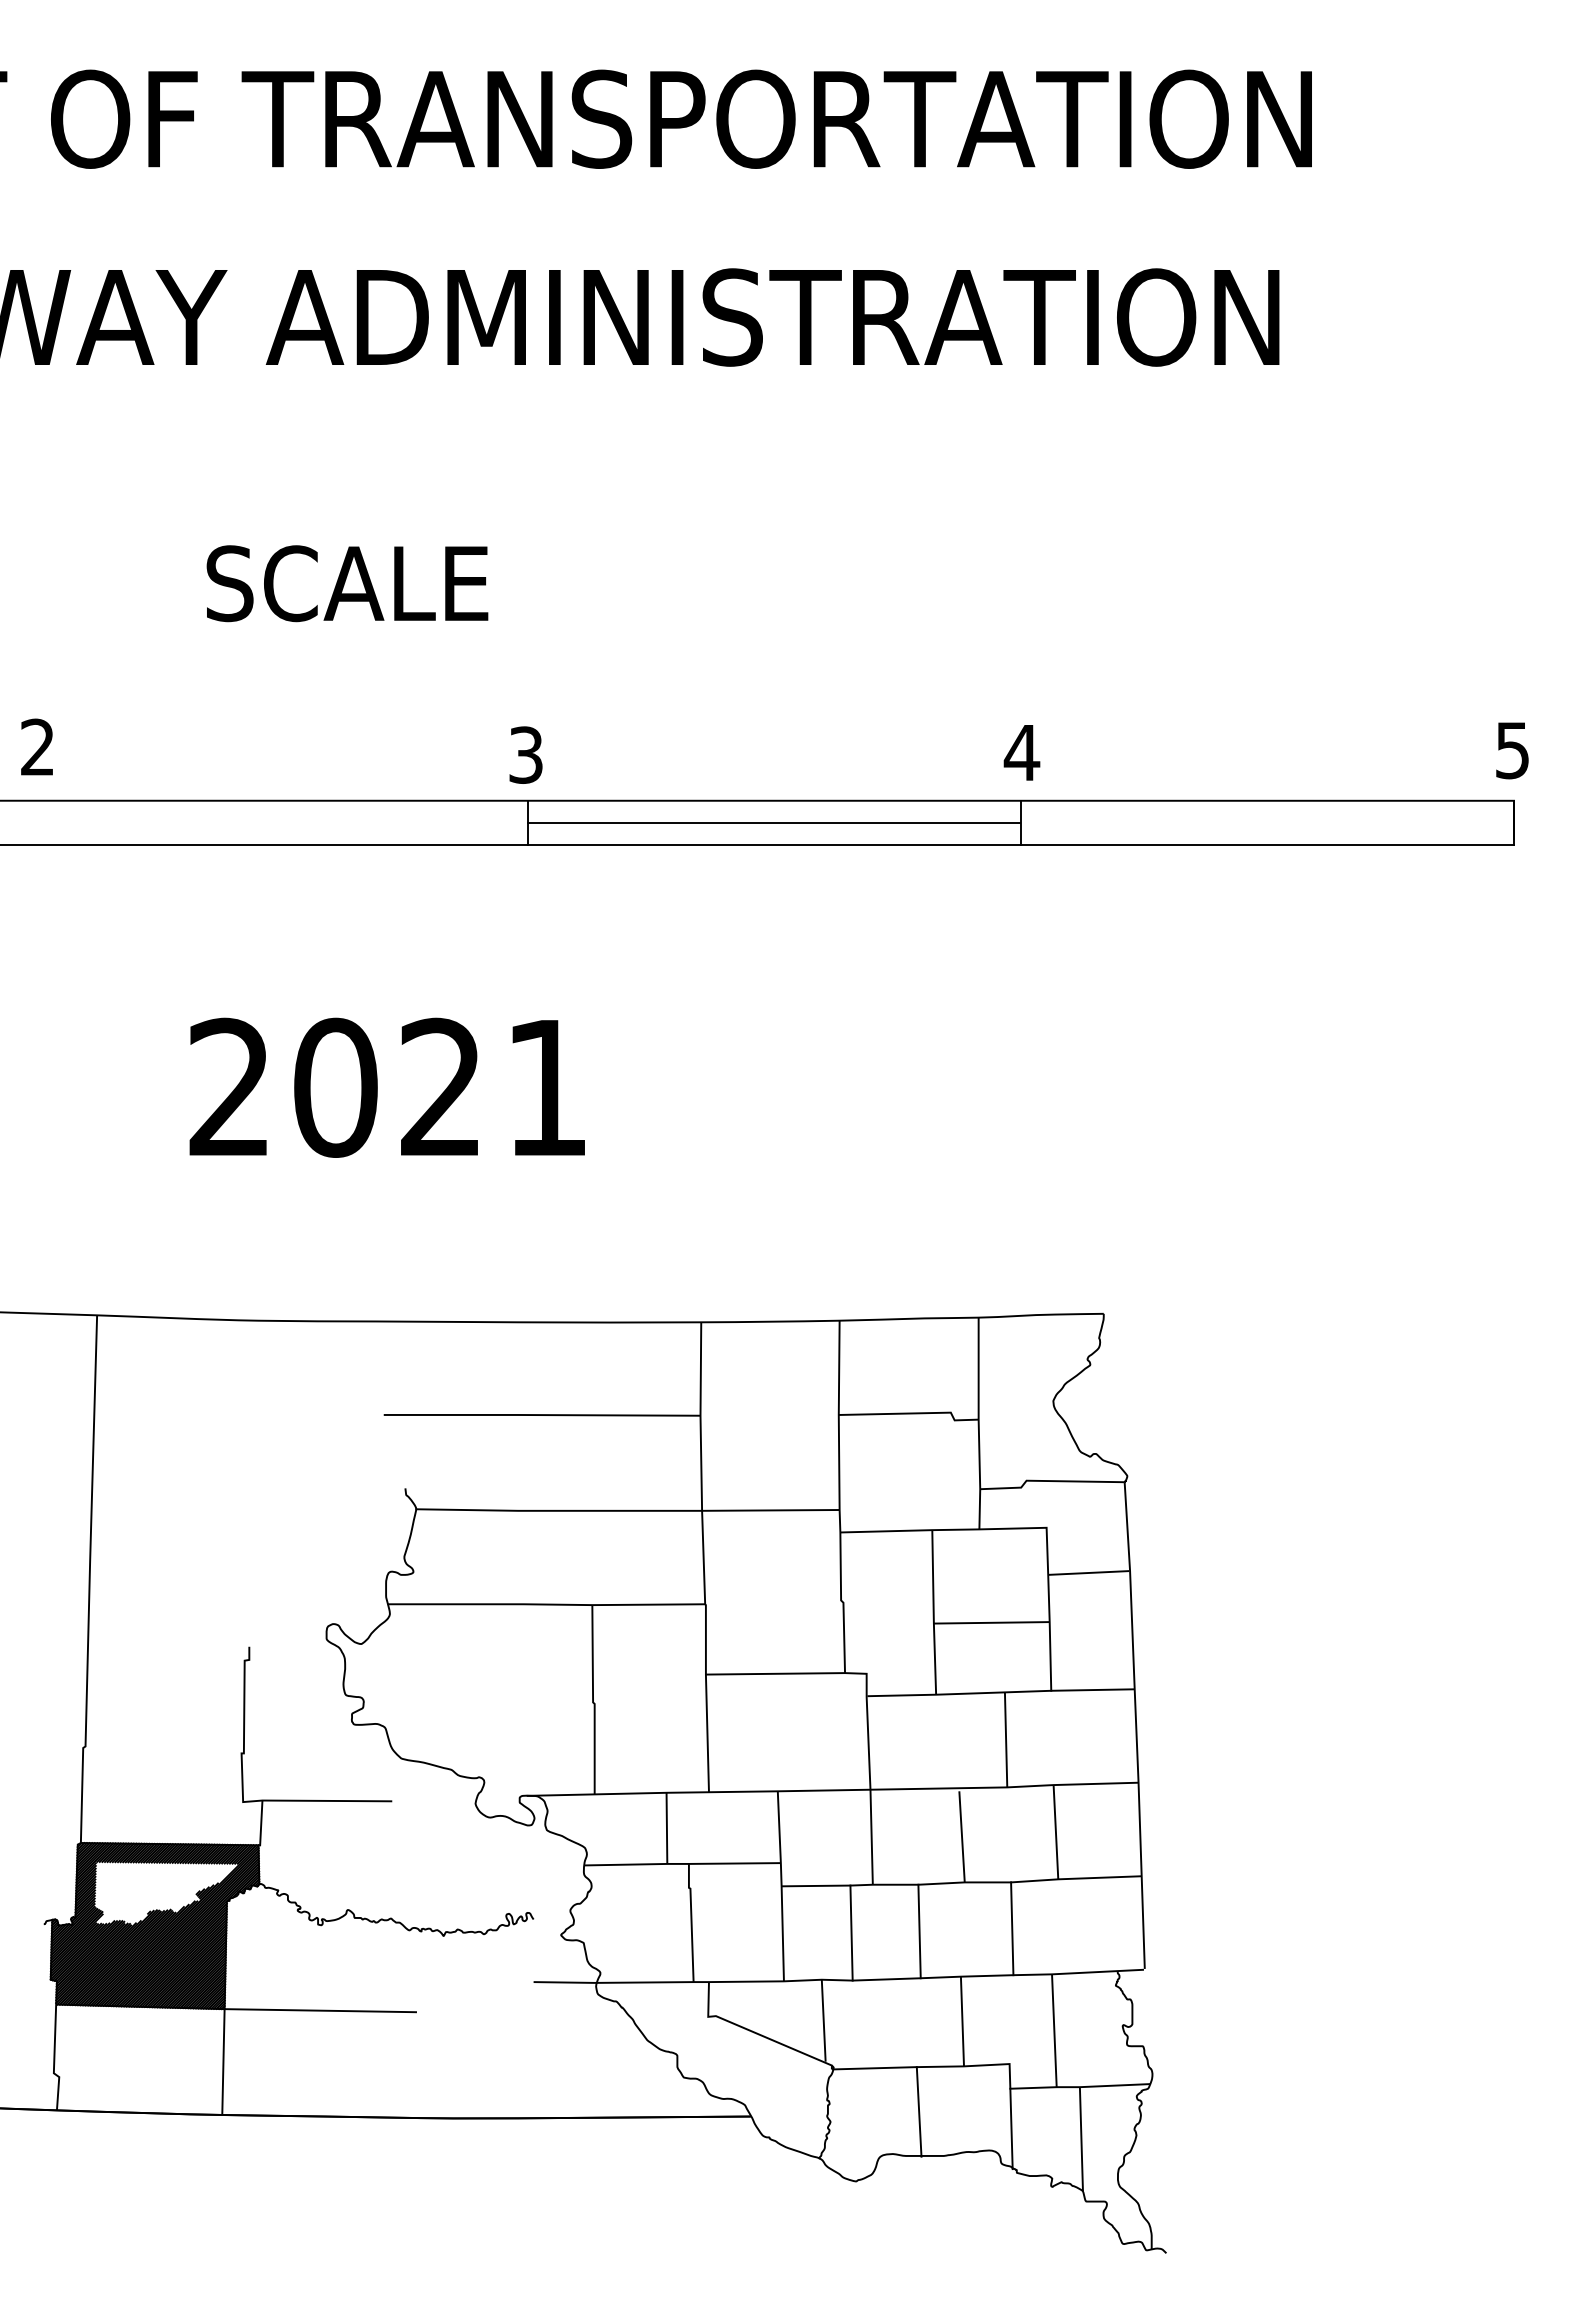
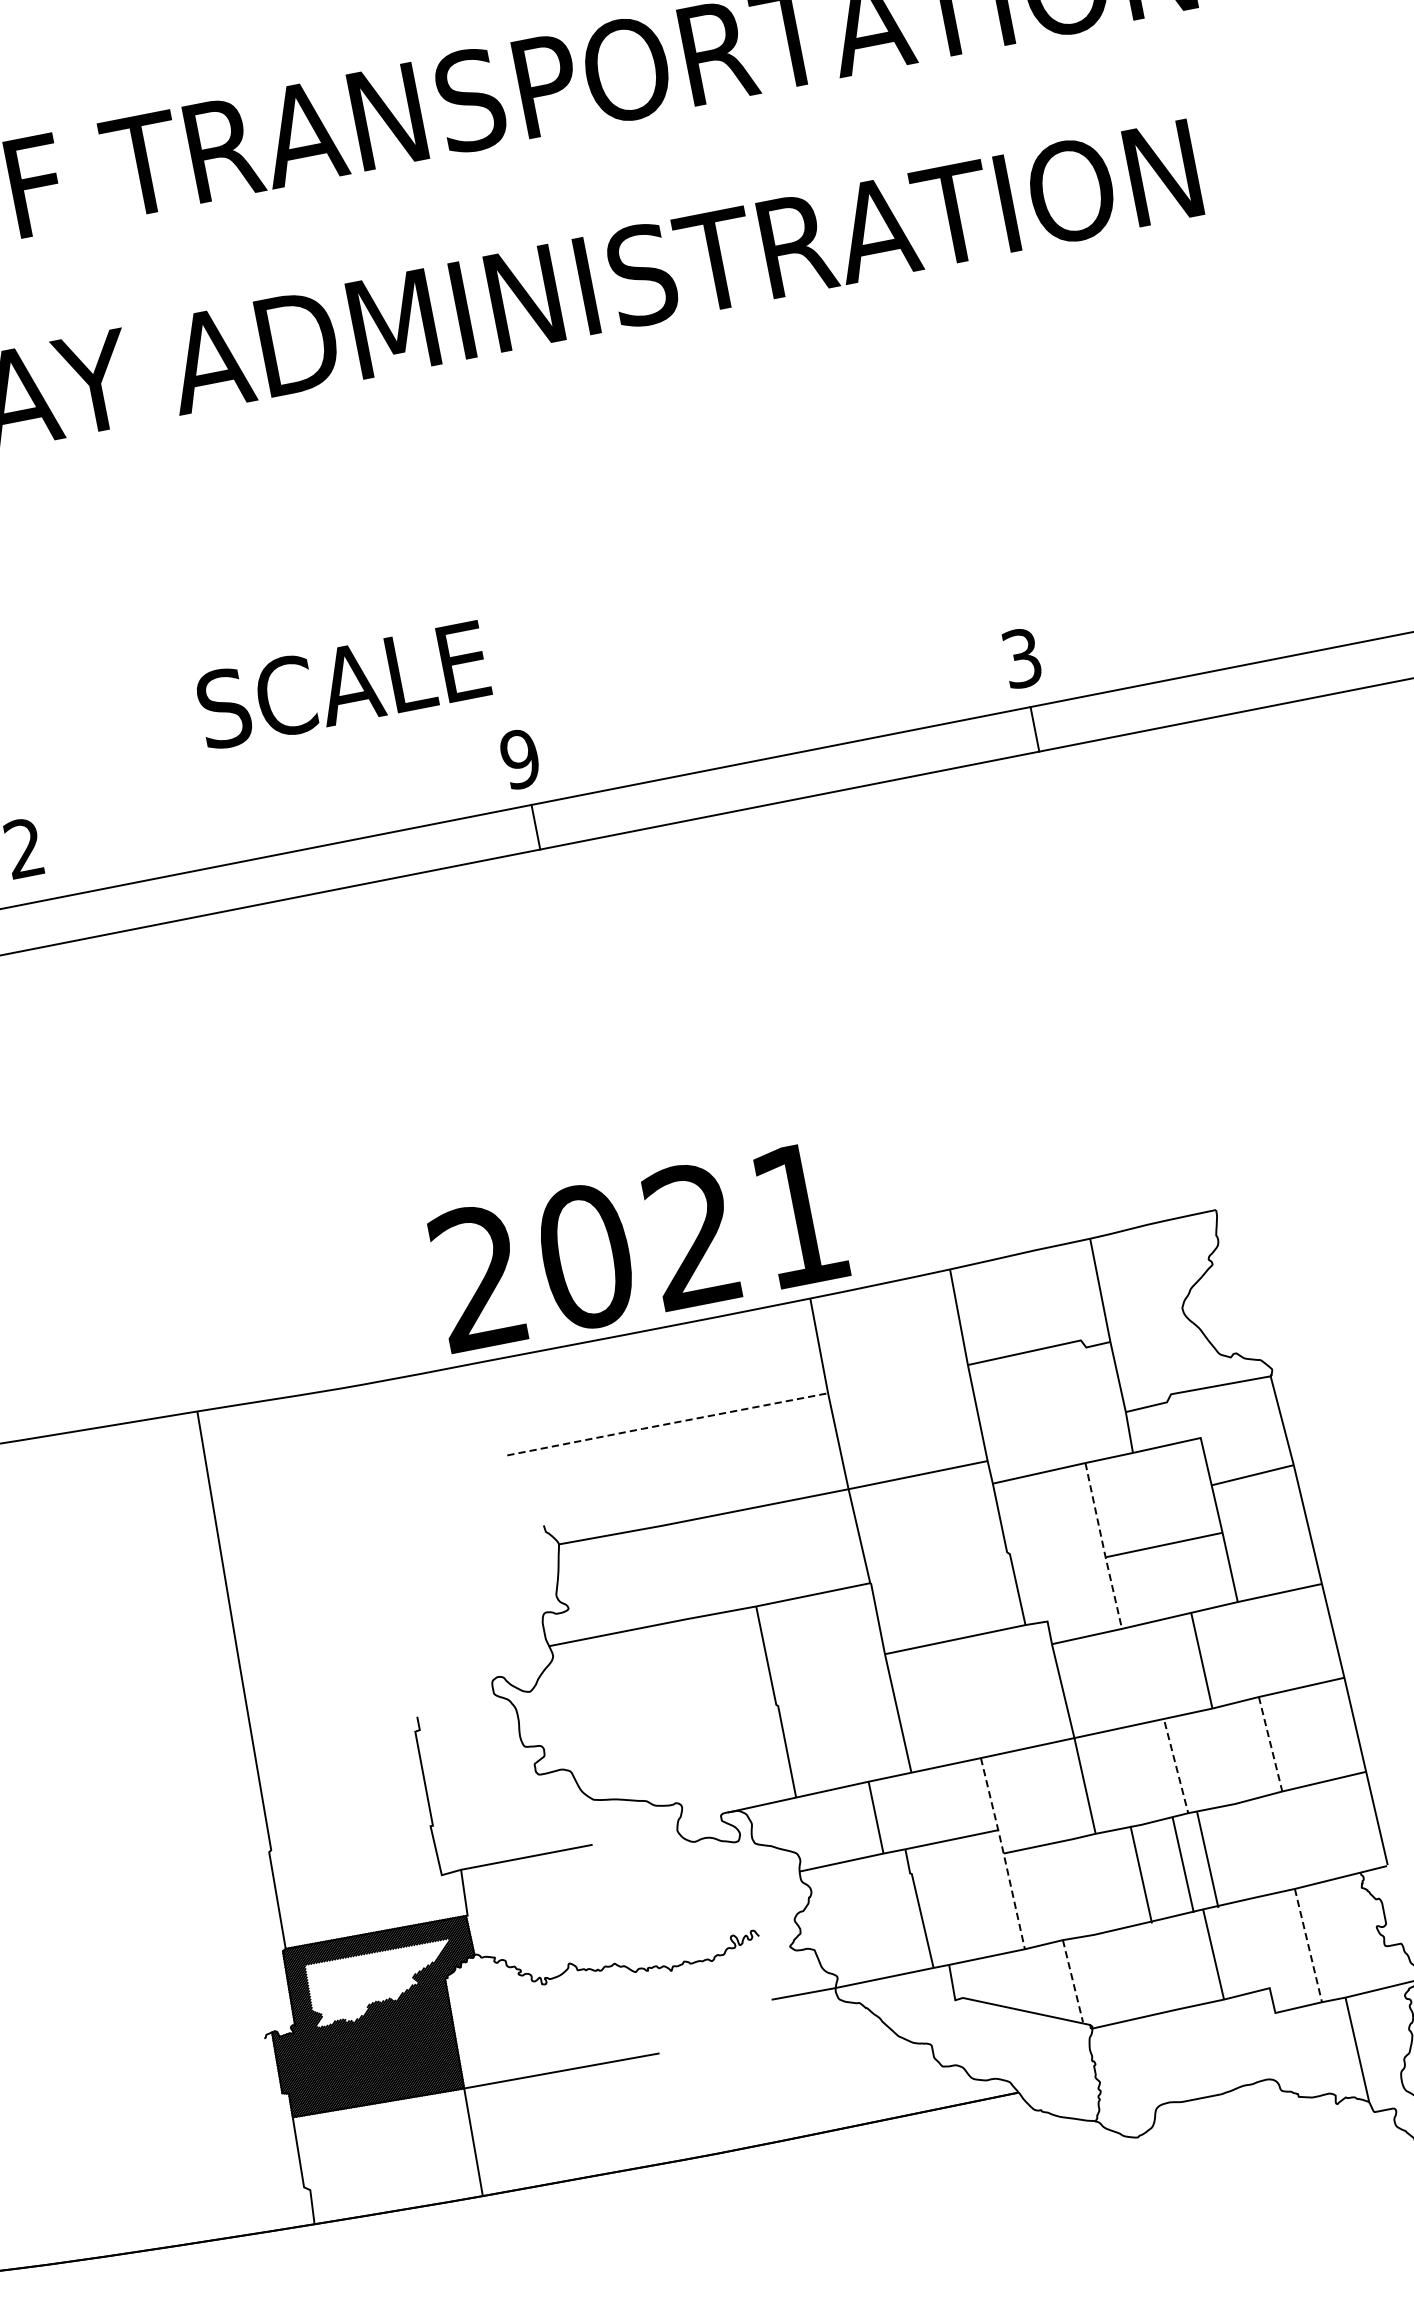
text: (347, 583) -> (343, 684), moved
text: (1021, 752) -> (1021, 658), 4 -> 3
text: (525, 754) -> (519, 758), 3 -> 9
line: (773, 823) -> (784, 779), removed
text: (386, 1087) -> (637, 1246), moved
line: (542, 1415) -> (668, 1424), solid -> dashed
line: (933, 1613) -> (1103, 1547), solid -> dashed
line: (1055, 1832) -> (1270, 1744), solid -> dashed
line: (962, 1836) -> (1176, 1767), solid -> dashed
line: (781, 1886) -> (1003, 1853), solid -> dashed
line: (1012, 1928) -> (1183, 1864), moved
line: (919, 1931) -> (1207, 1859), moved
line: (851, 1932) -> (1141, 1874), moved
line: (823, 2021) -> (1072, 1982), solid -> dashed
line: (1054, 2031) -> (1308, 1946), solid -> dashed
line: (918, 2111) -> (1186, 2054), removed
line: (1011, 2128) -> (1284, 2053), removed

